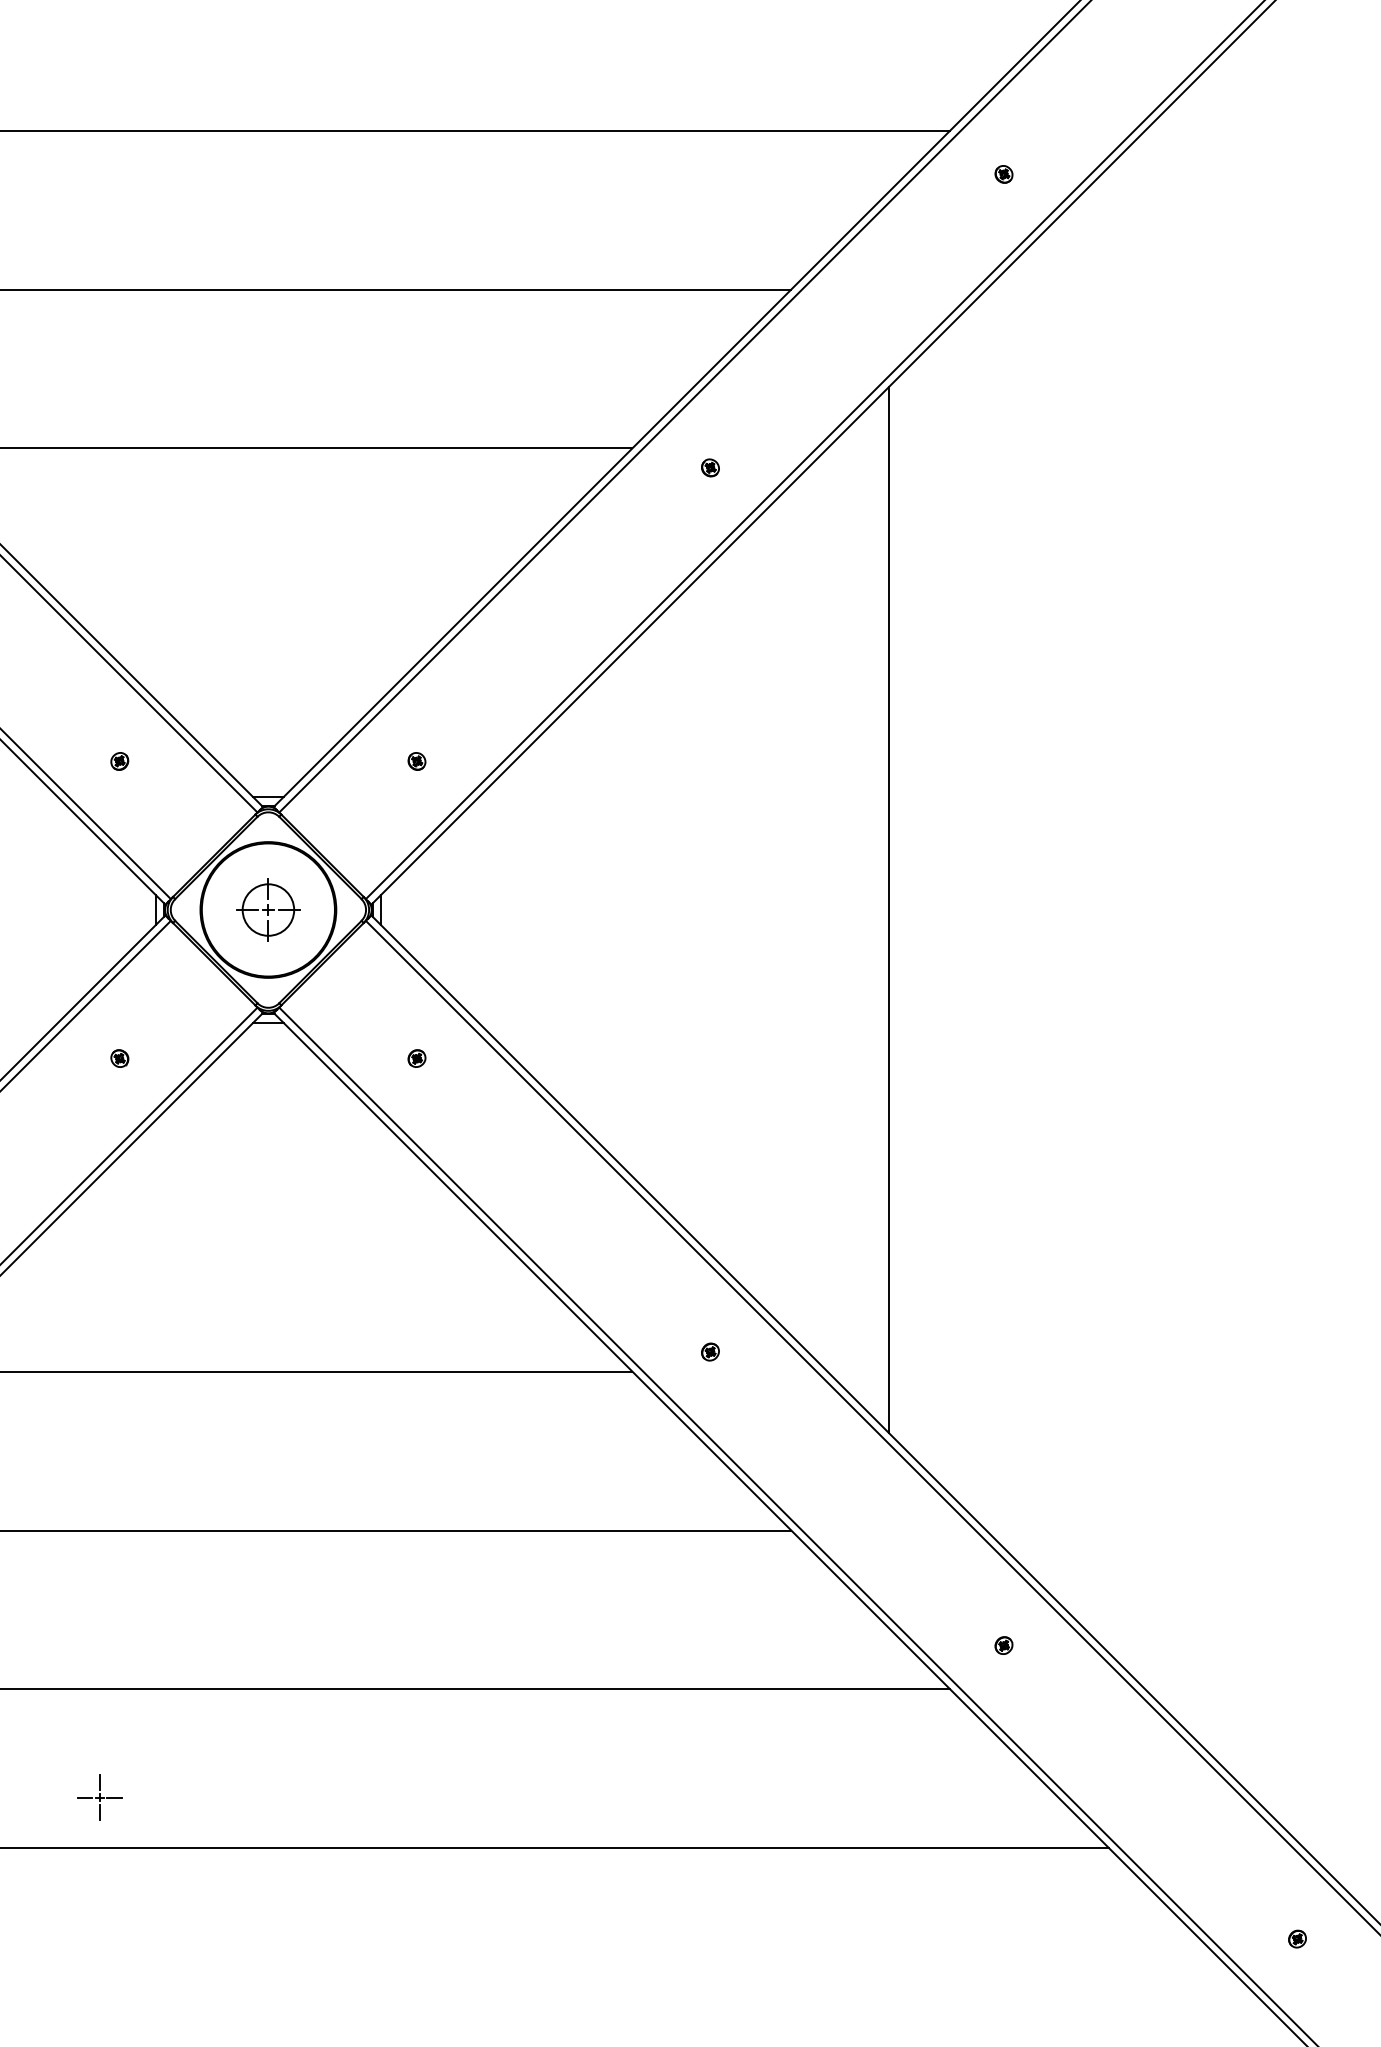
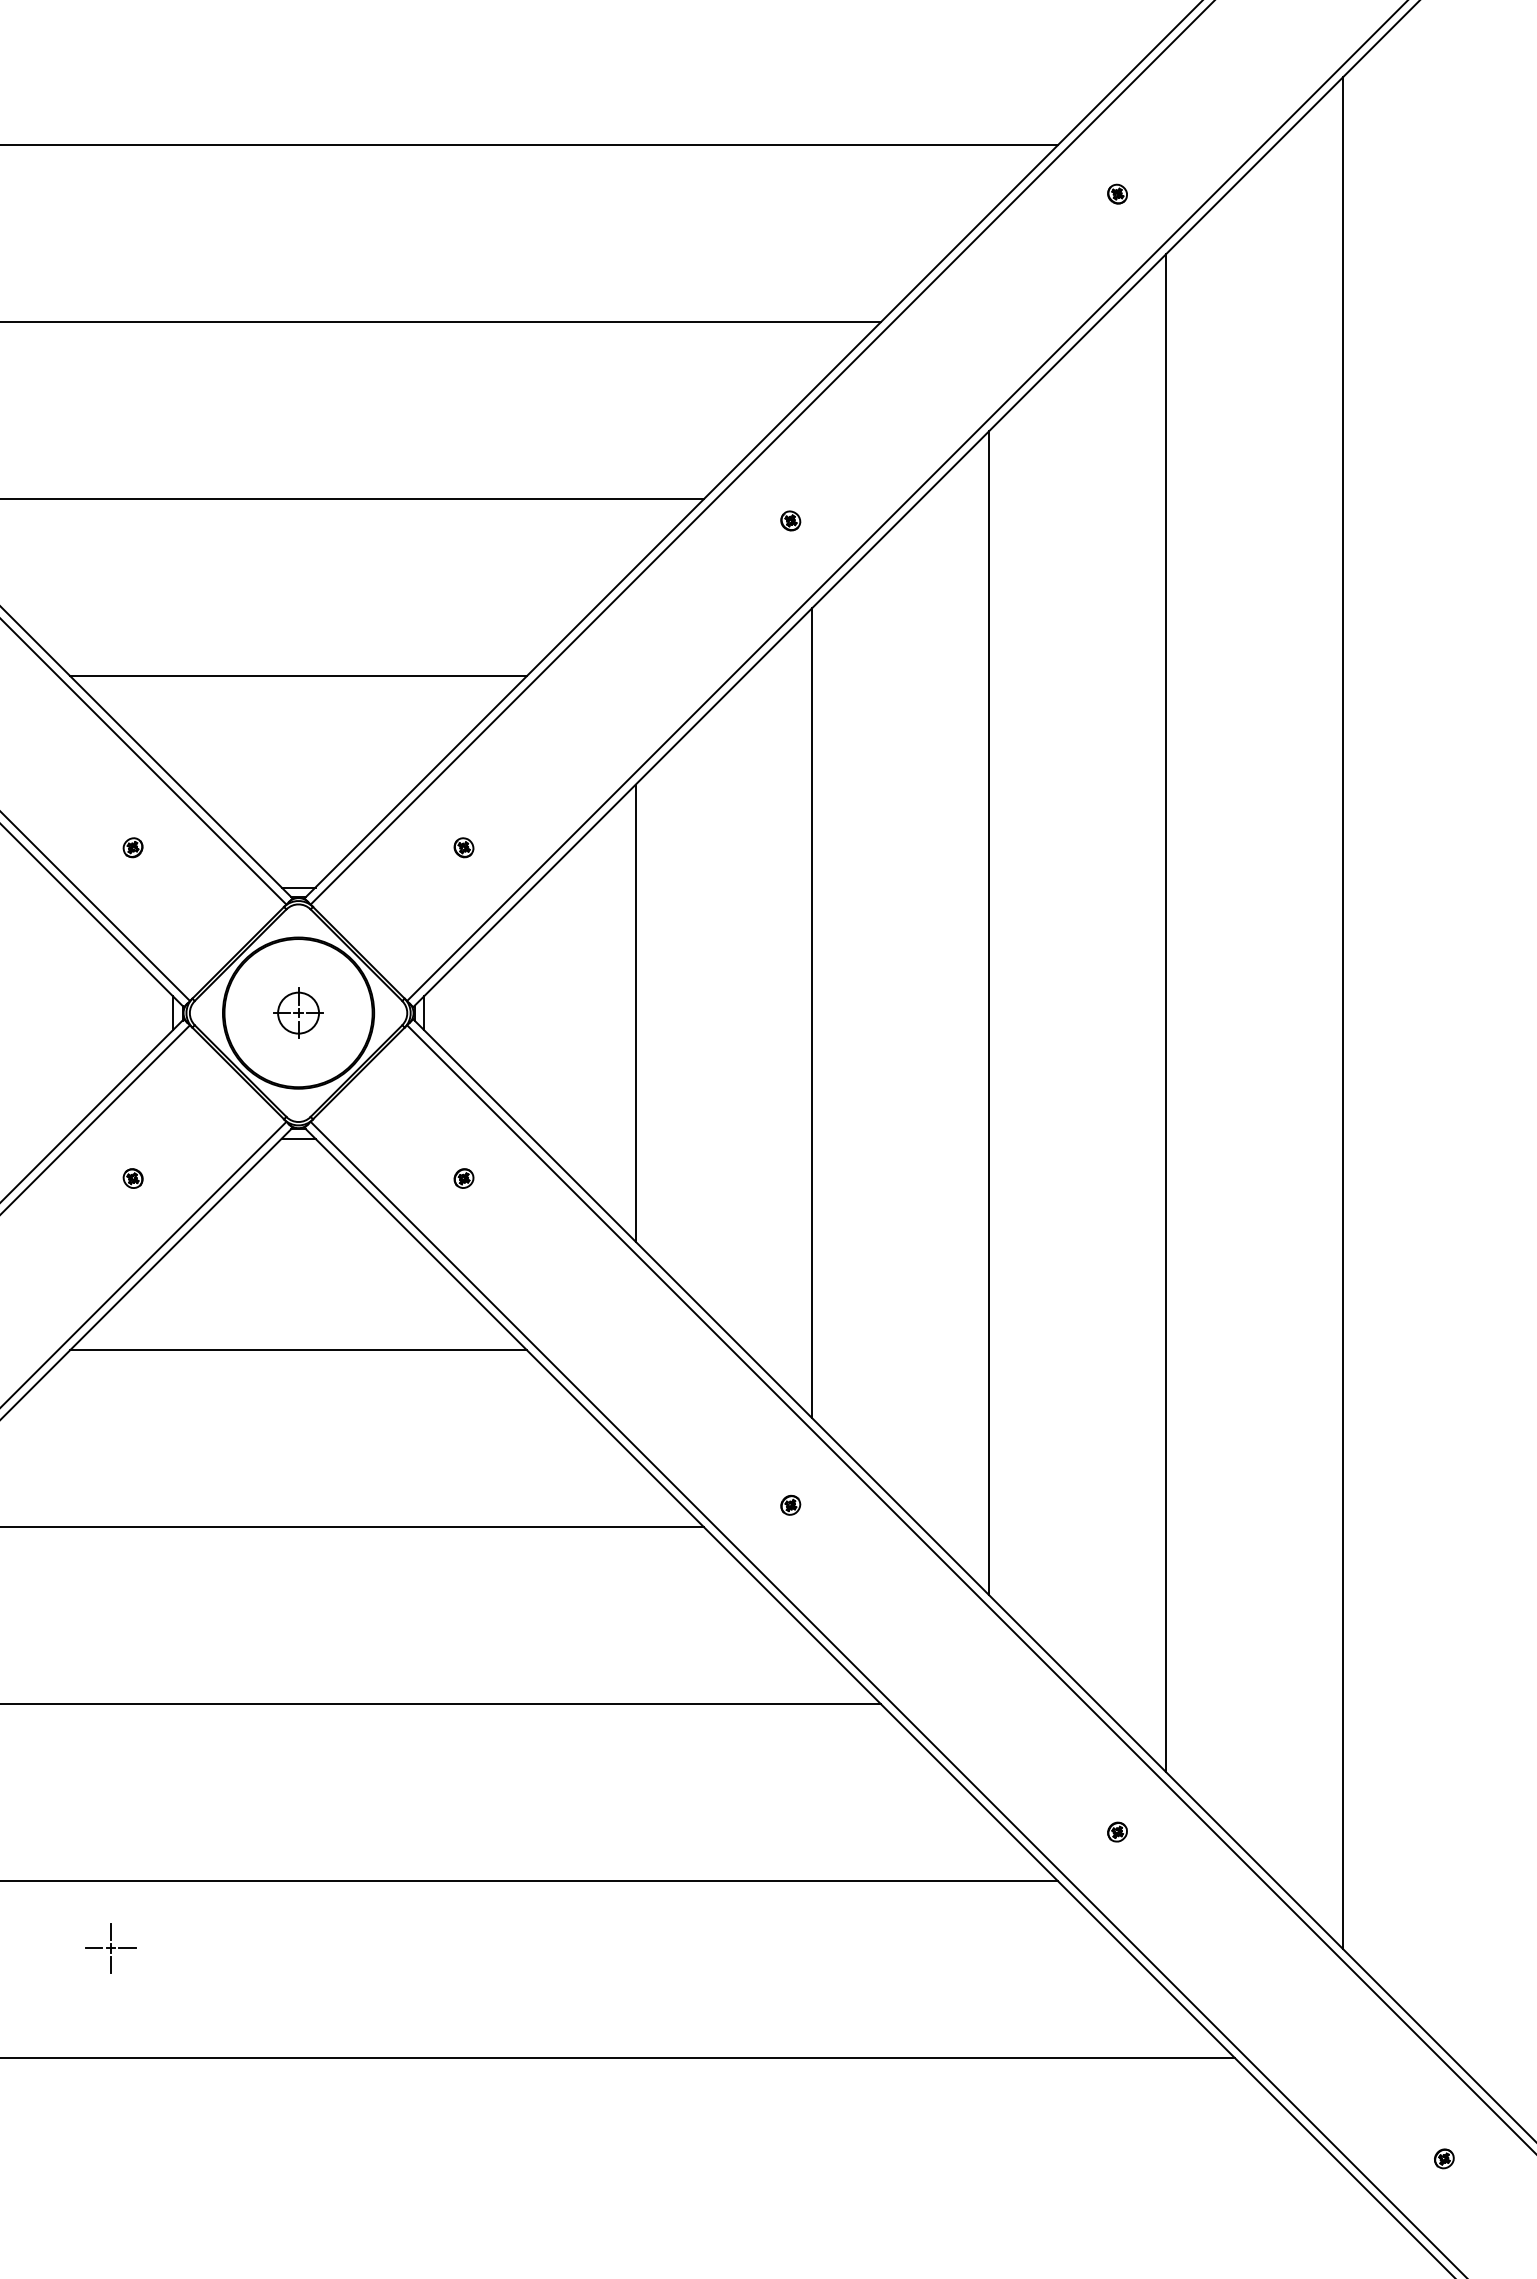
line: (268, 607) -> (298, 676), added
part: (268, 909) -> (298, 1012), size x0.71
line: (571, 909) -> (635, 1012), added
line: (730, 909) -> (812, 1012), added
line: (1047, 910) -> (1166, 1013), added
line: (1206, 910) -> (1343, 1013), added
line: (268, 1213) -> (298, 1350), added
part: (99, 1797) -> (110, 1948), moved

